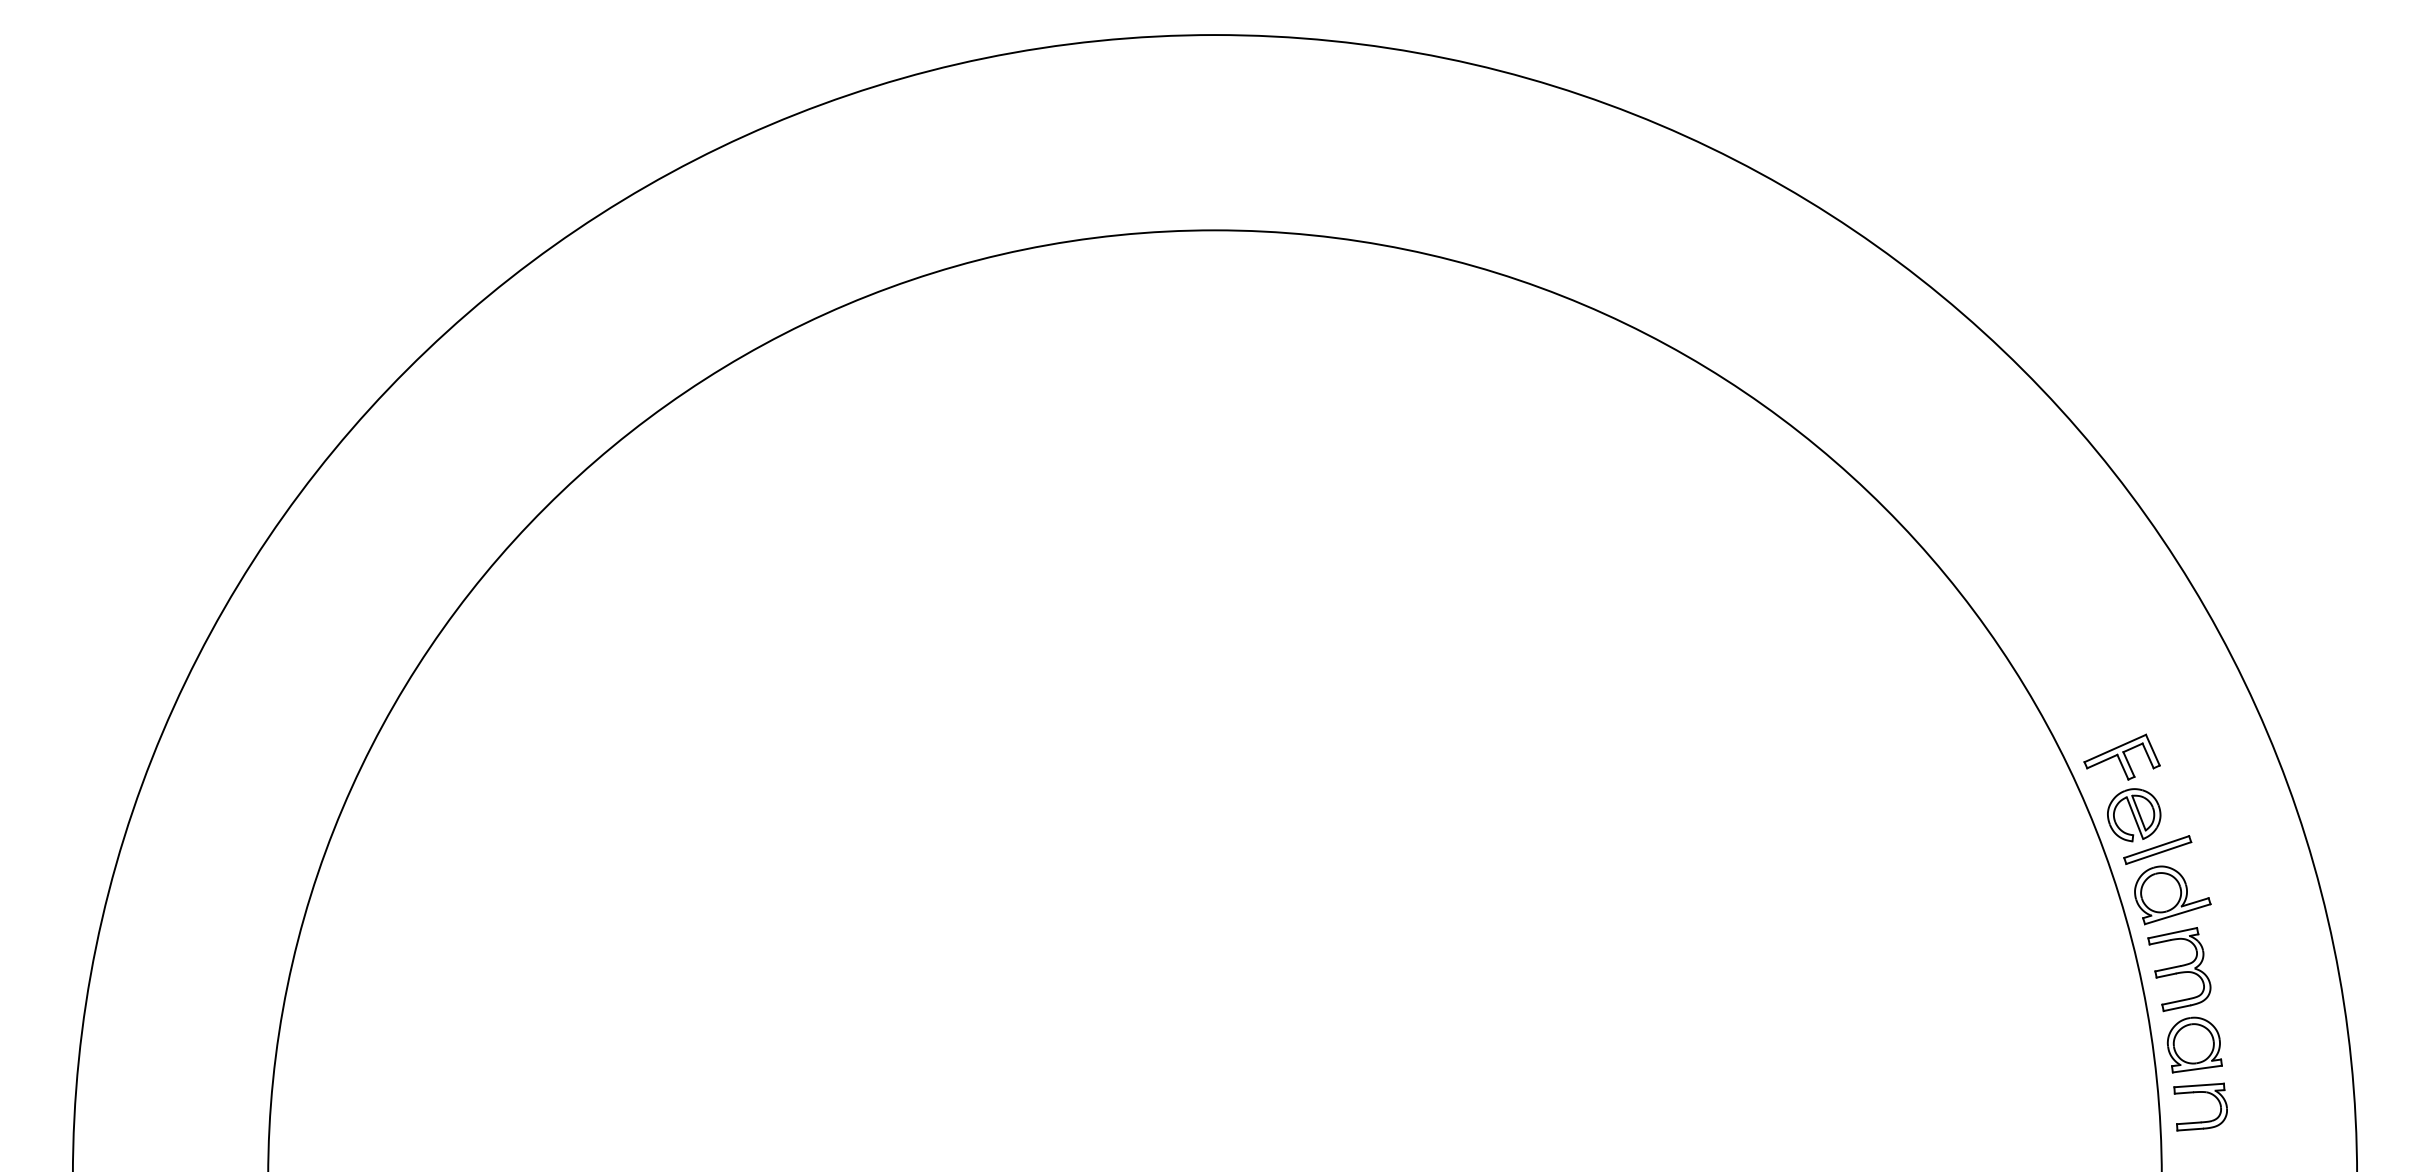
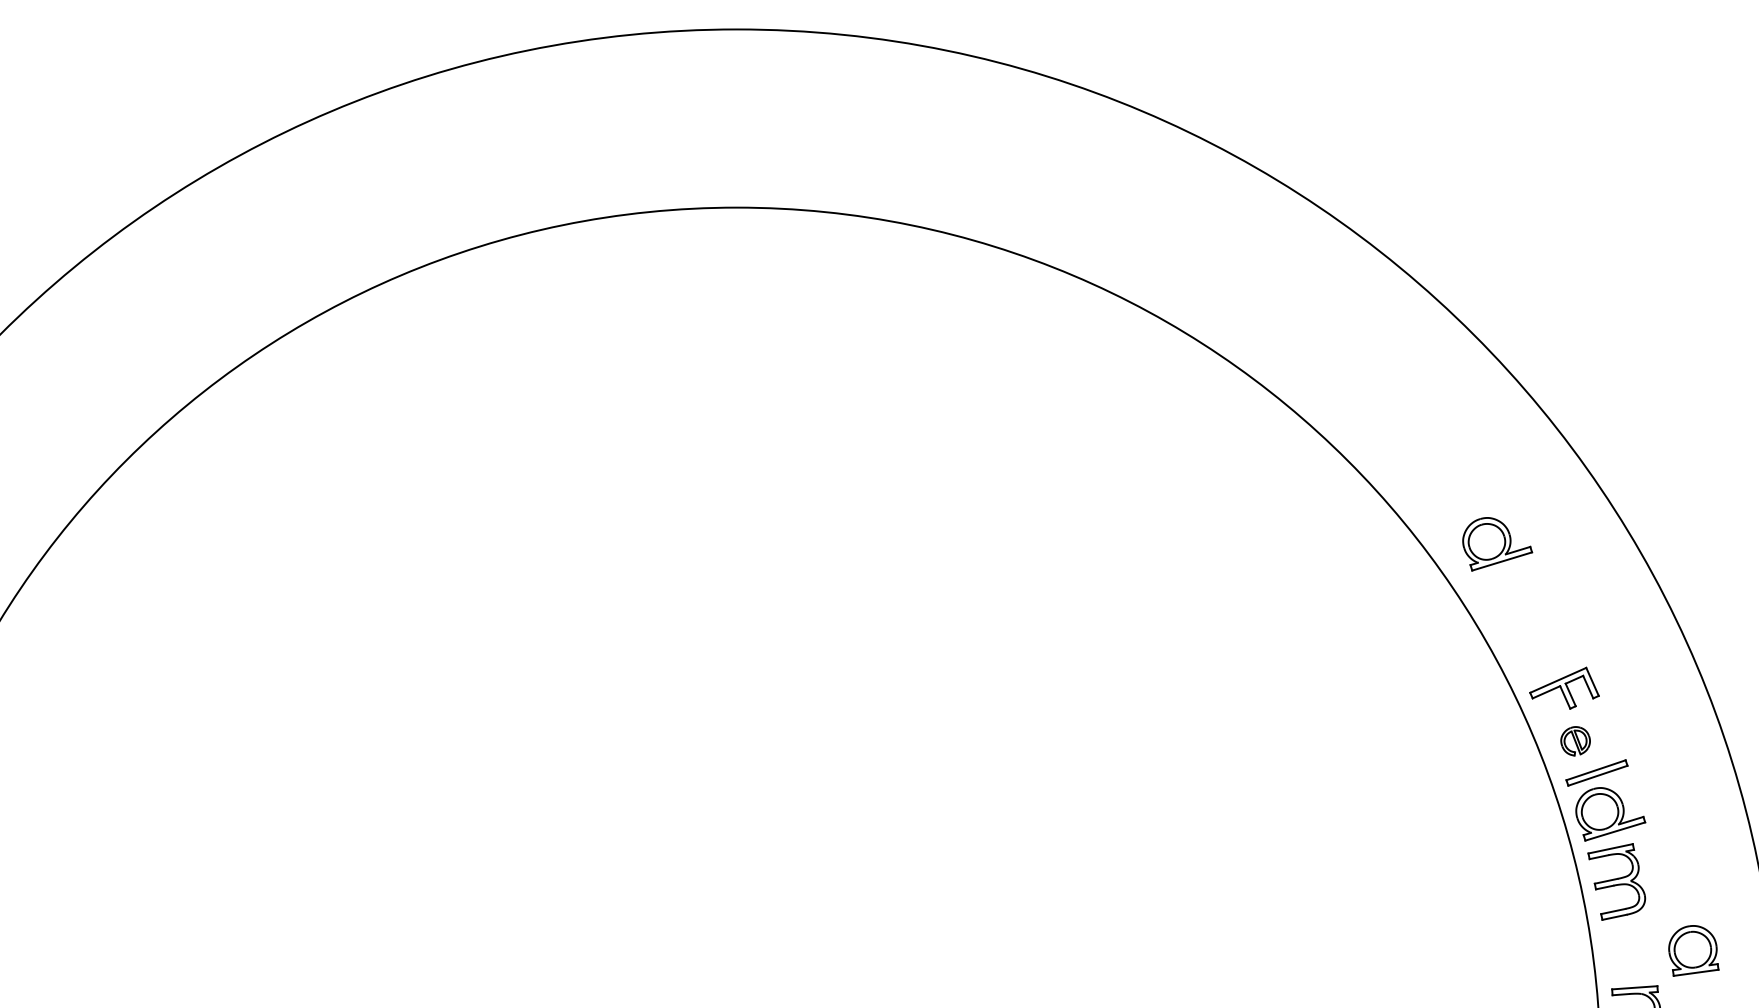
part: (2048, 599) -> (1497, 544), added
part: (2134, 815) -> (1575, 741), size x0.6
part: (2194, 1044) -> (1693, 950), moved

